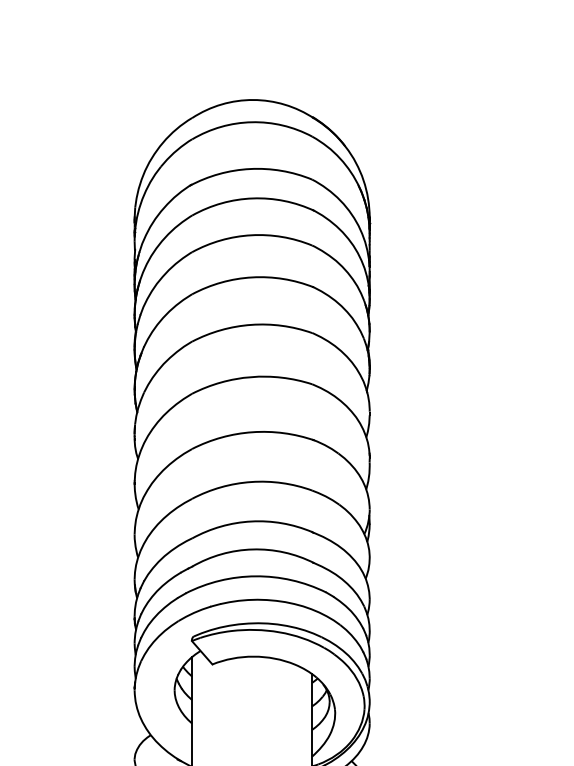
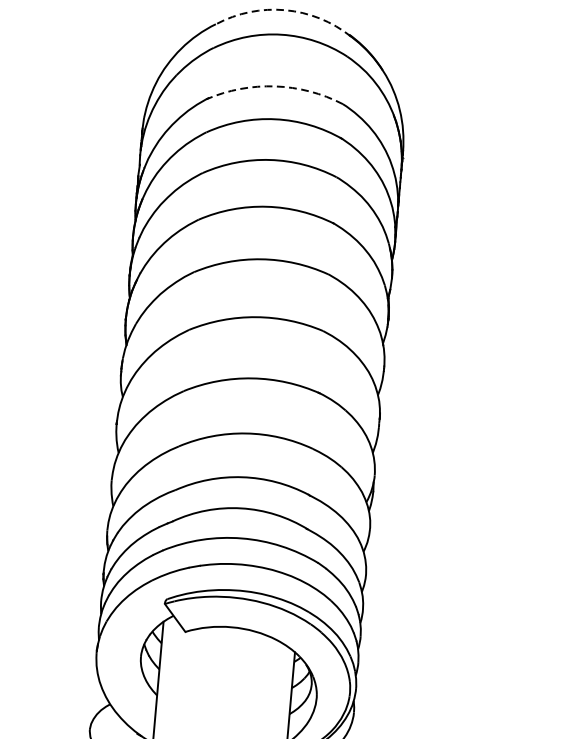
arc: (253, 100) -> (285, 10), solid -> dashed
arc: (250, 169) -> (275, 86), solid -> dashed

